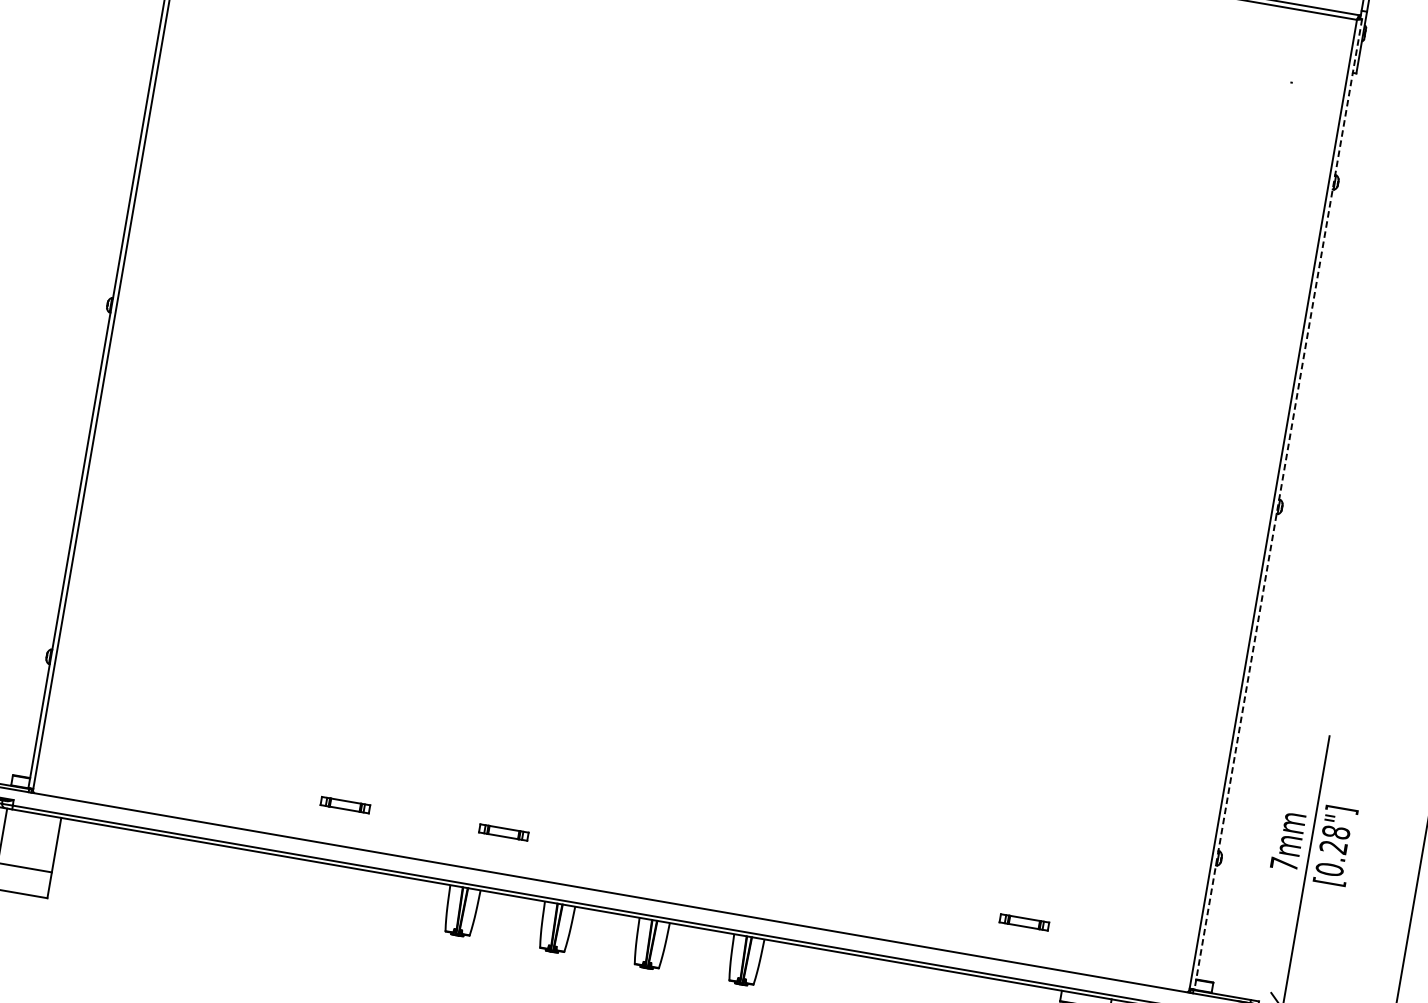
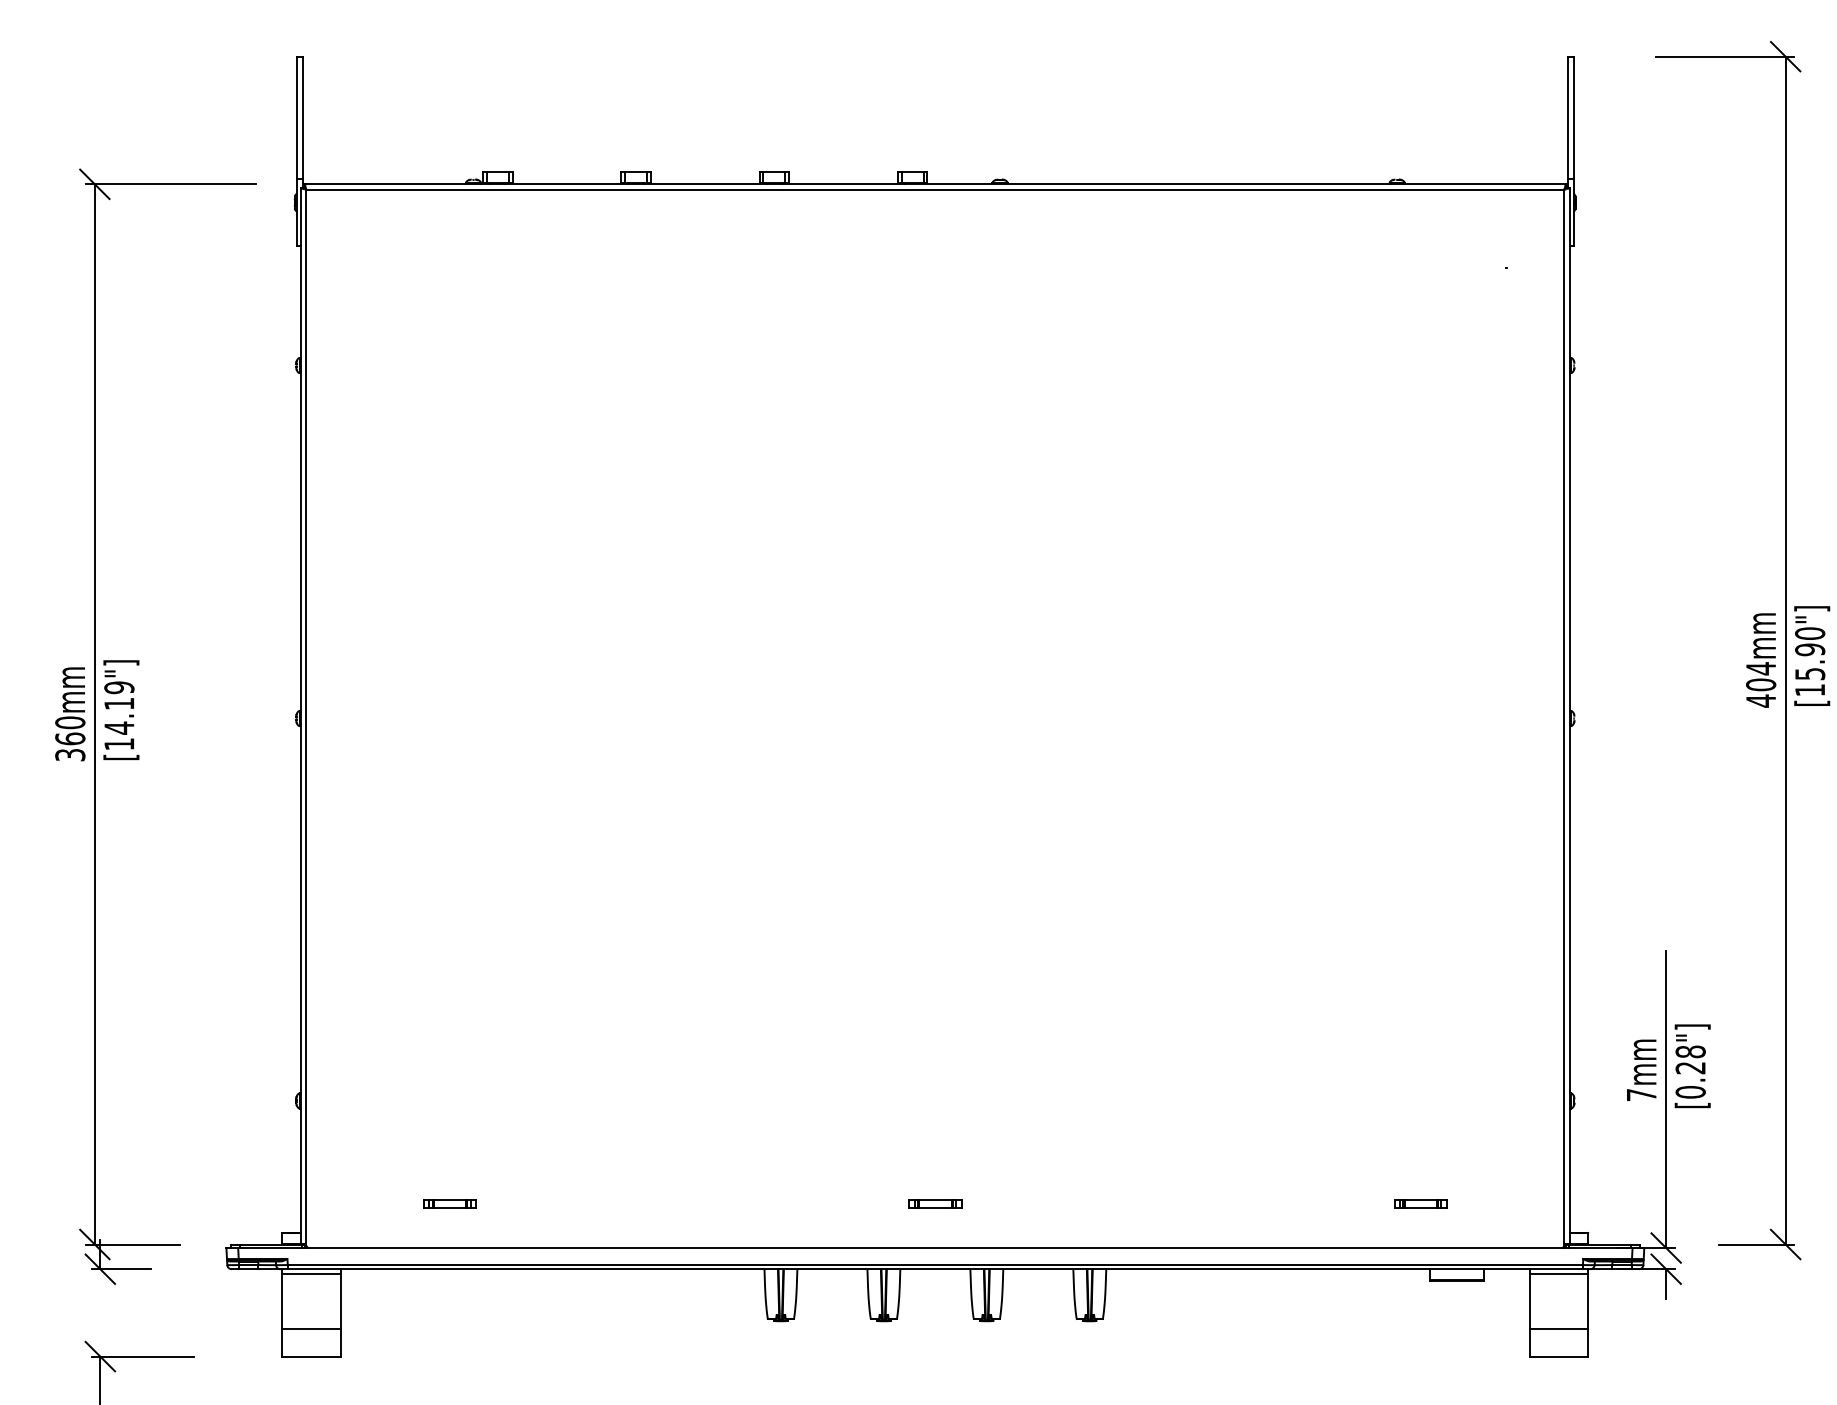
line: (1278, 504) -> (1569, 715), dashed -> solid
part: (345, 804) -> (449, 1203), moved
line: (33, 817) -> (311, 1273), added
part: (504, 832) -> (935, 1203), moved
part: (1024, 922) -> (1420, 1203), moved

